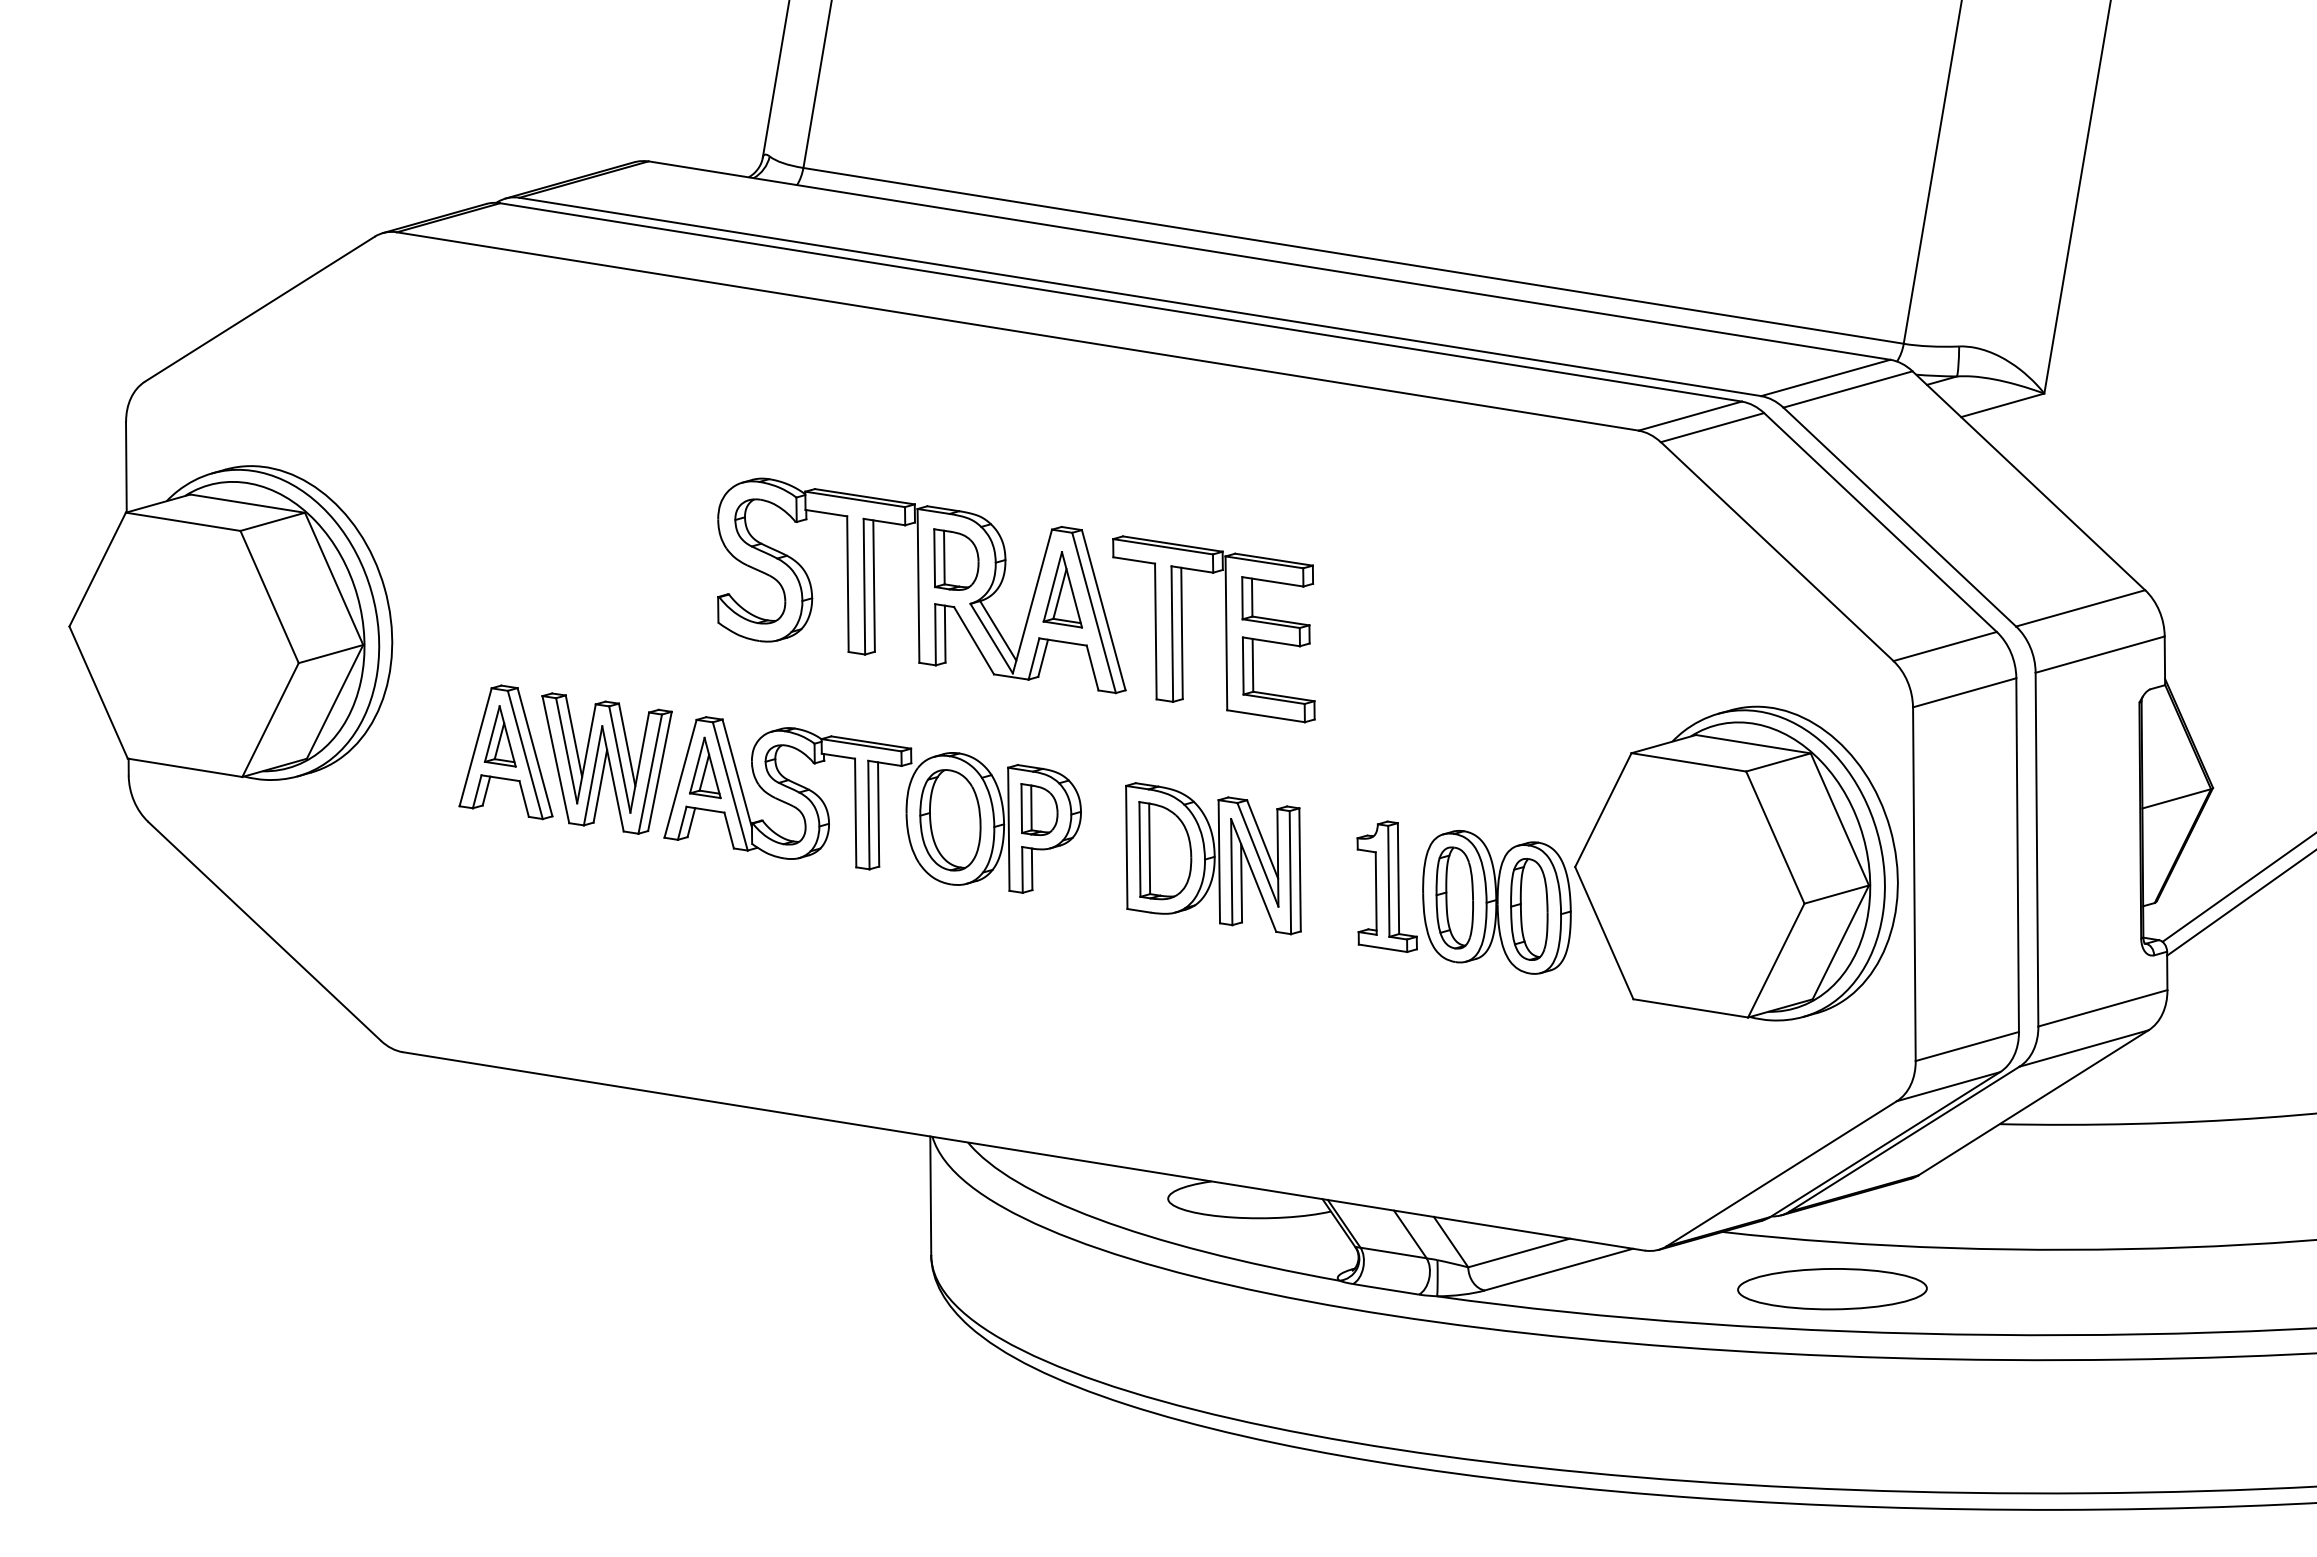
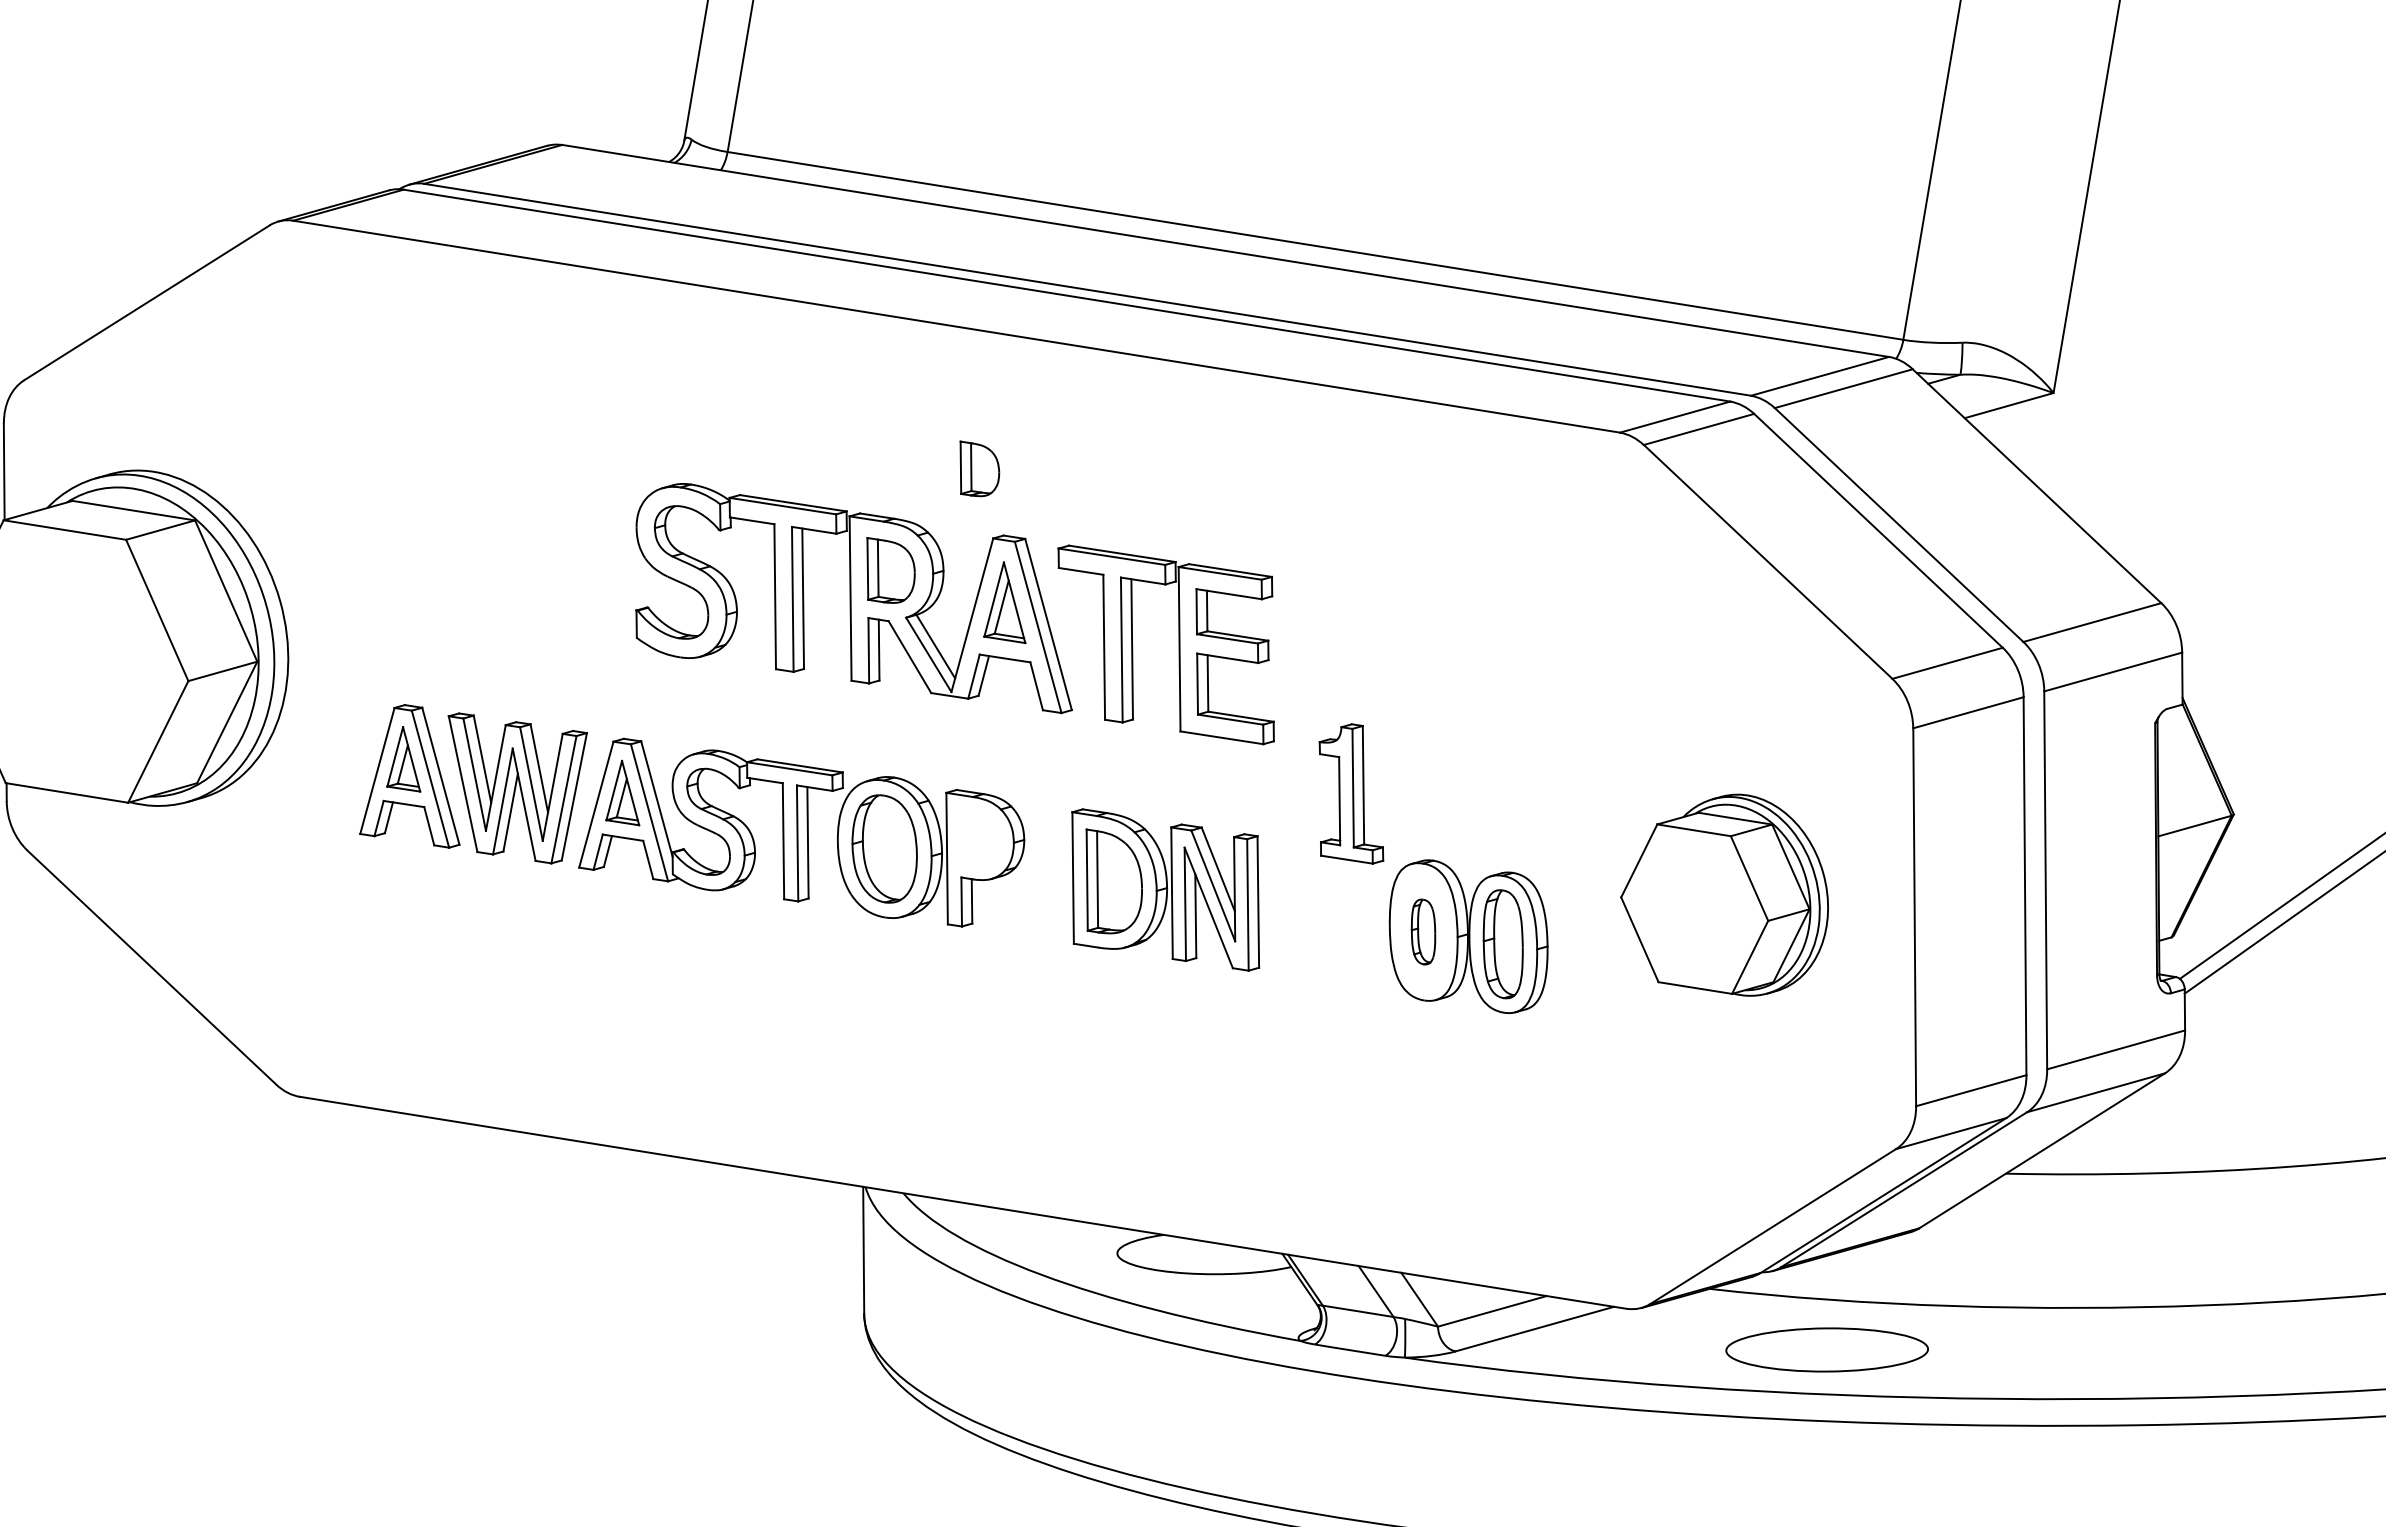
part: (1039, 809) -> (979, 468), moved
part: (1736, 863) -> (1724, 895), size x0.6
part: (1386, 886) -> (1350, 793), moved
part: (1454, 897) -> (1423, 931), size x0.6

